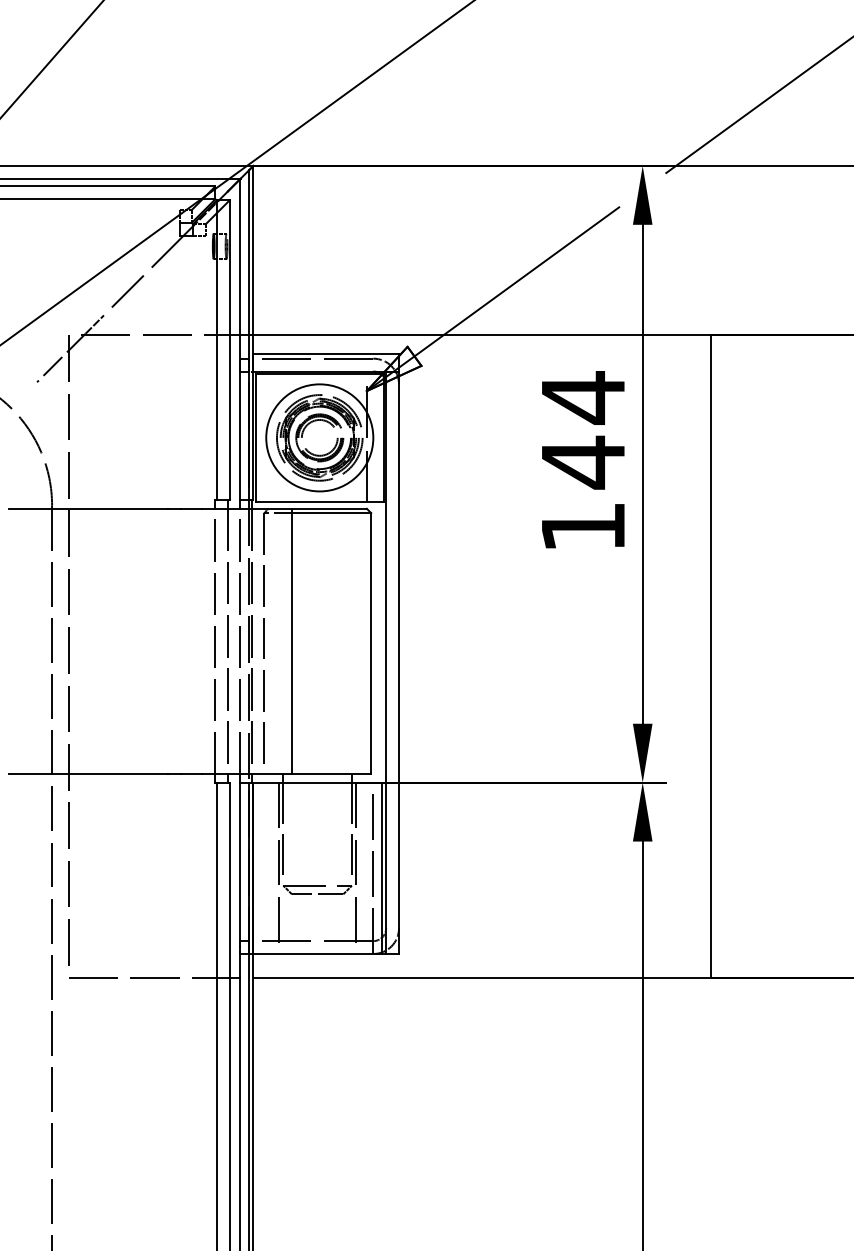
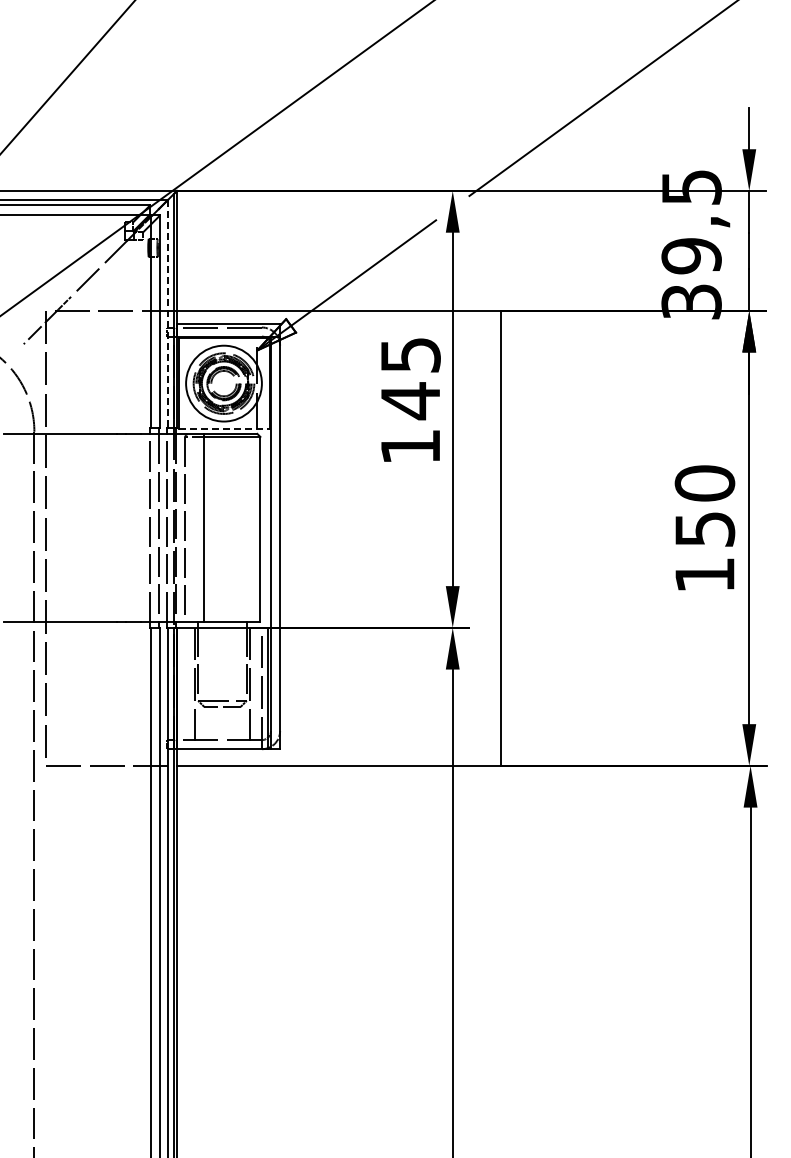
line: (240, 338) -> (167, 313), solid -> dashed
text: (583, 398) -> (410, 355), 144 -> 145
line: (320, 502) -> (224, 429), solid -> dashed

